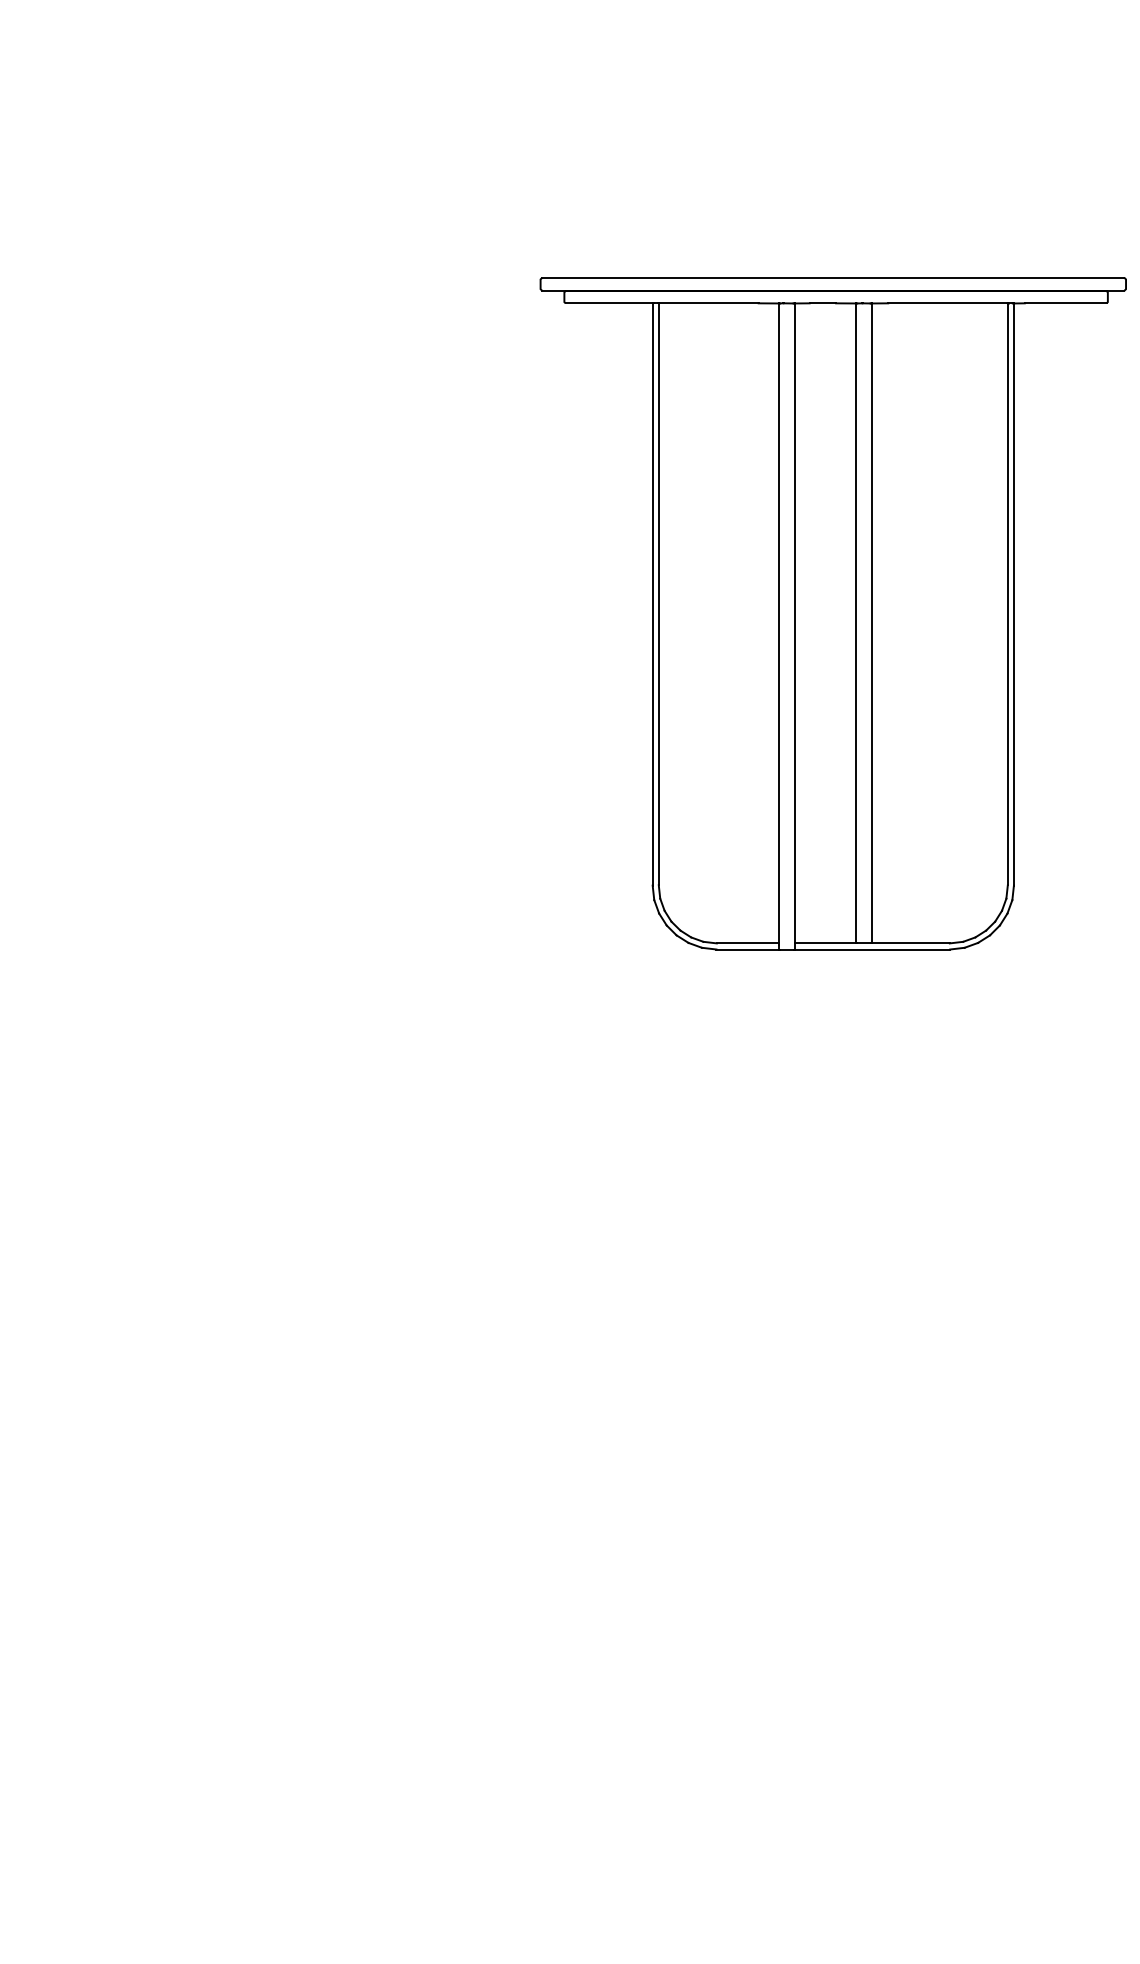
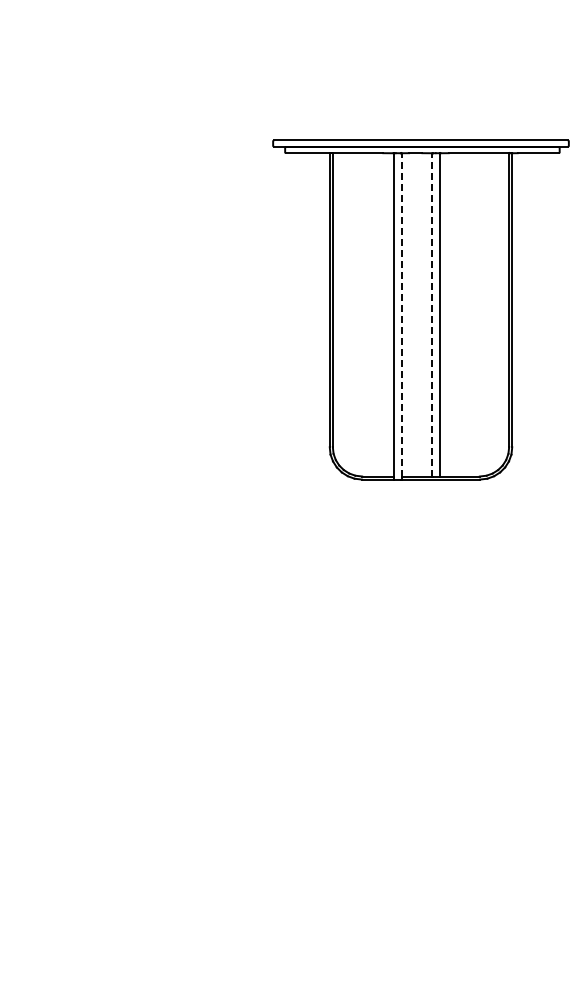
line: (794, 622) -> (401, 314), solid -> dashed
line: (856, 622) -> (432, 314), solid -> dashed

